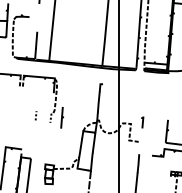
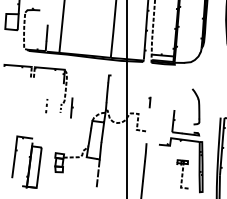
part: (35, 115) -> (46, 105), size x1.6
part: (142, 122) -> (149, 102), moved

